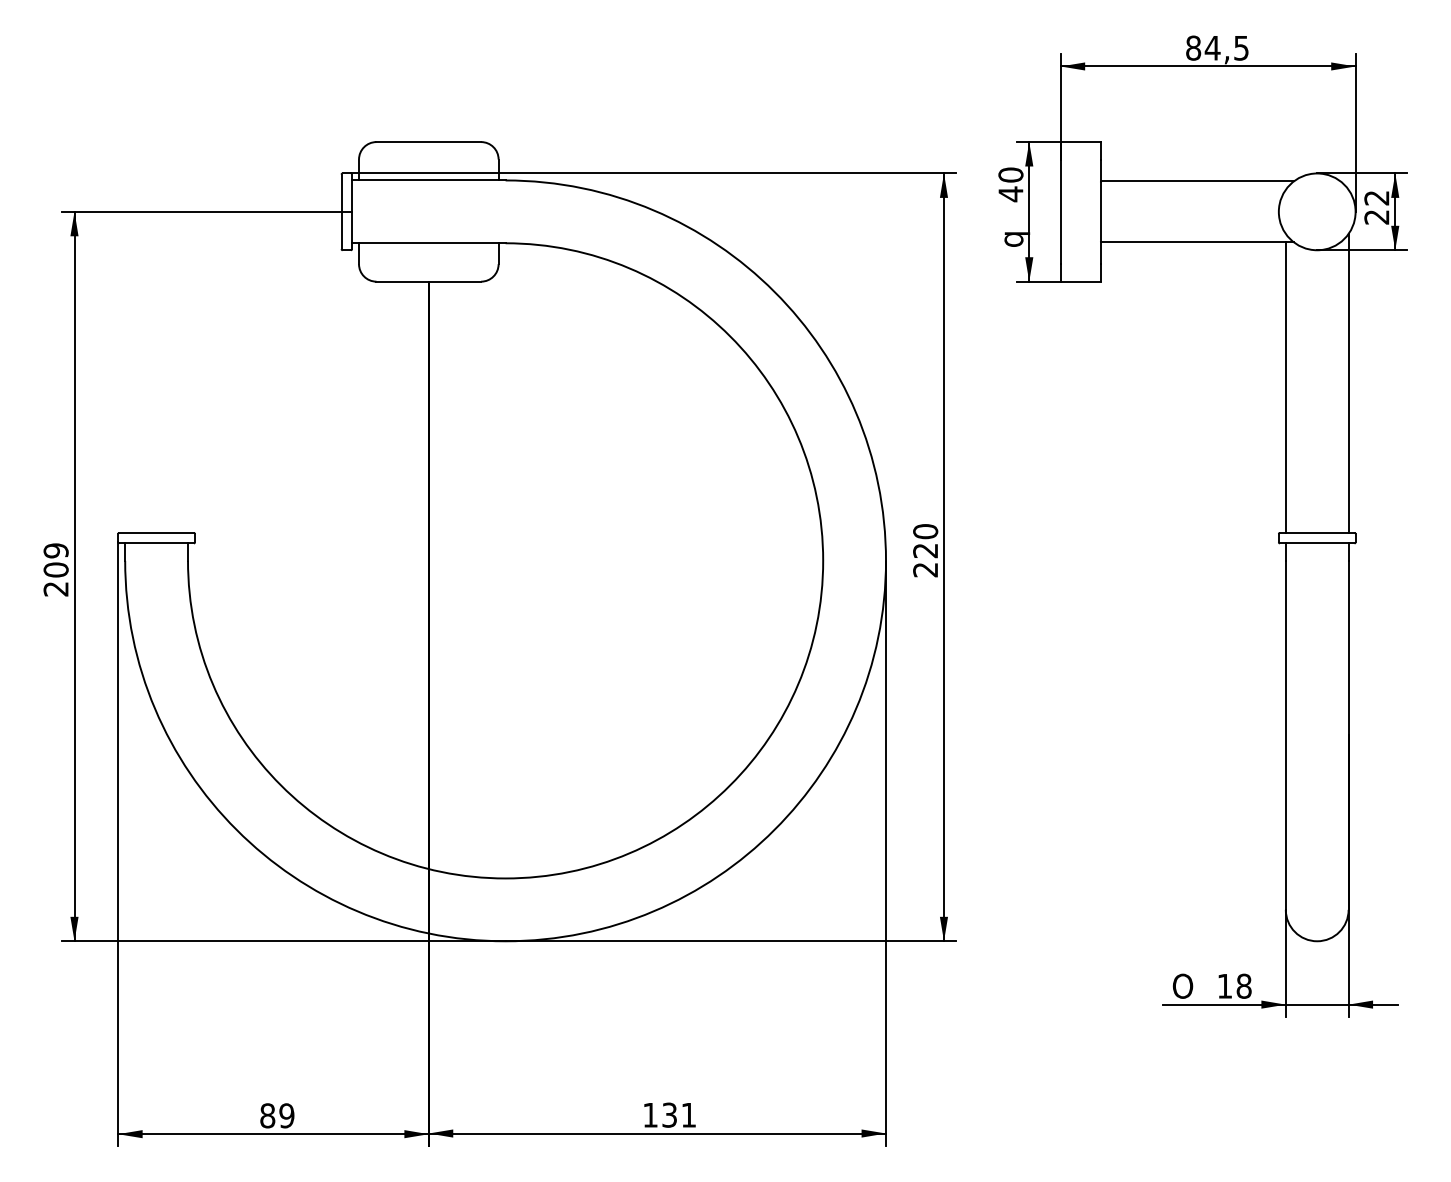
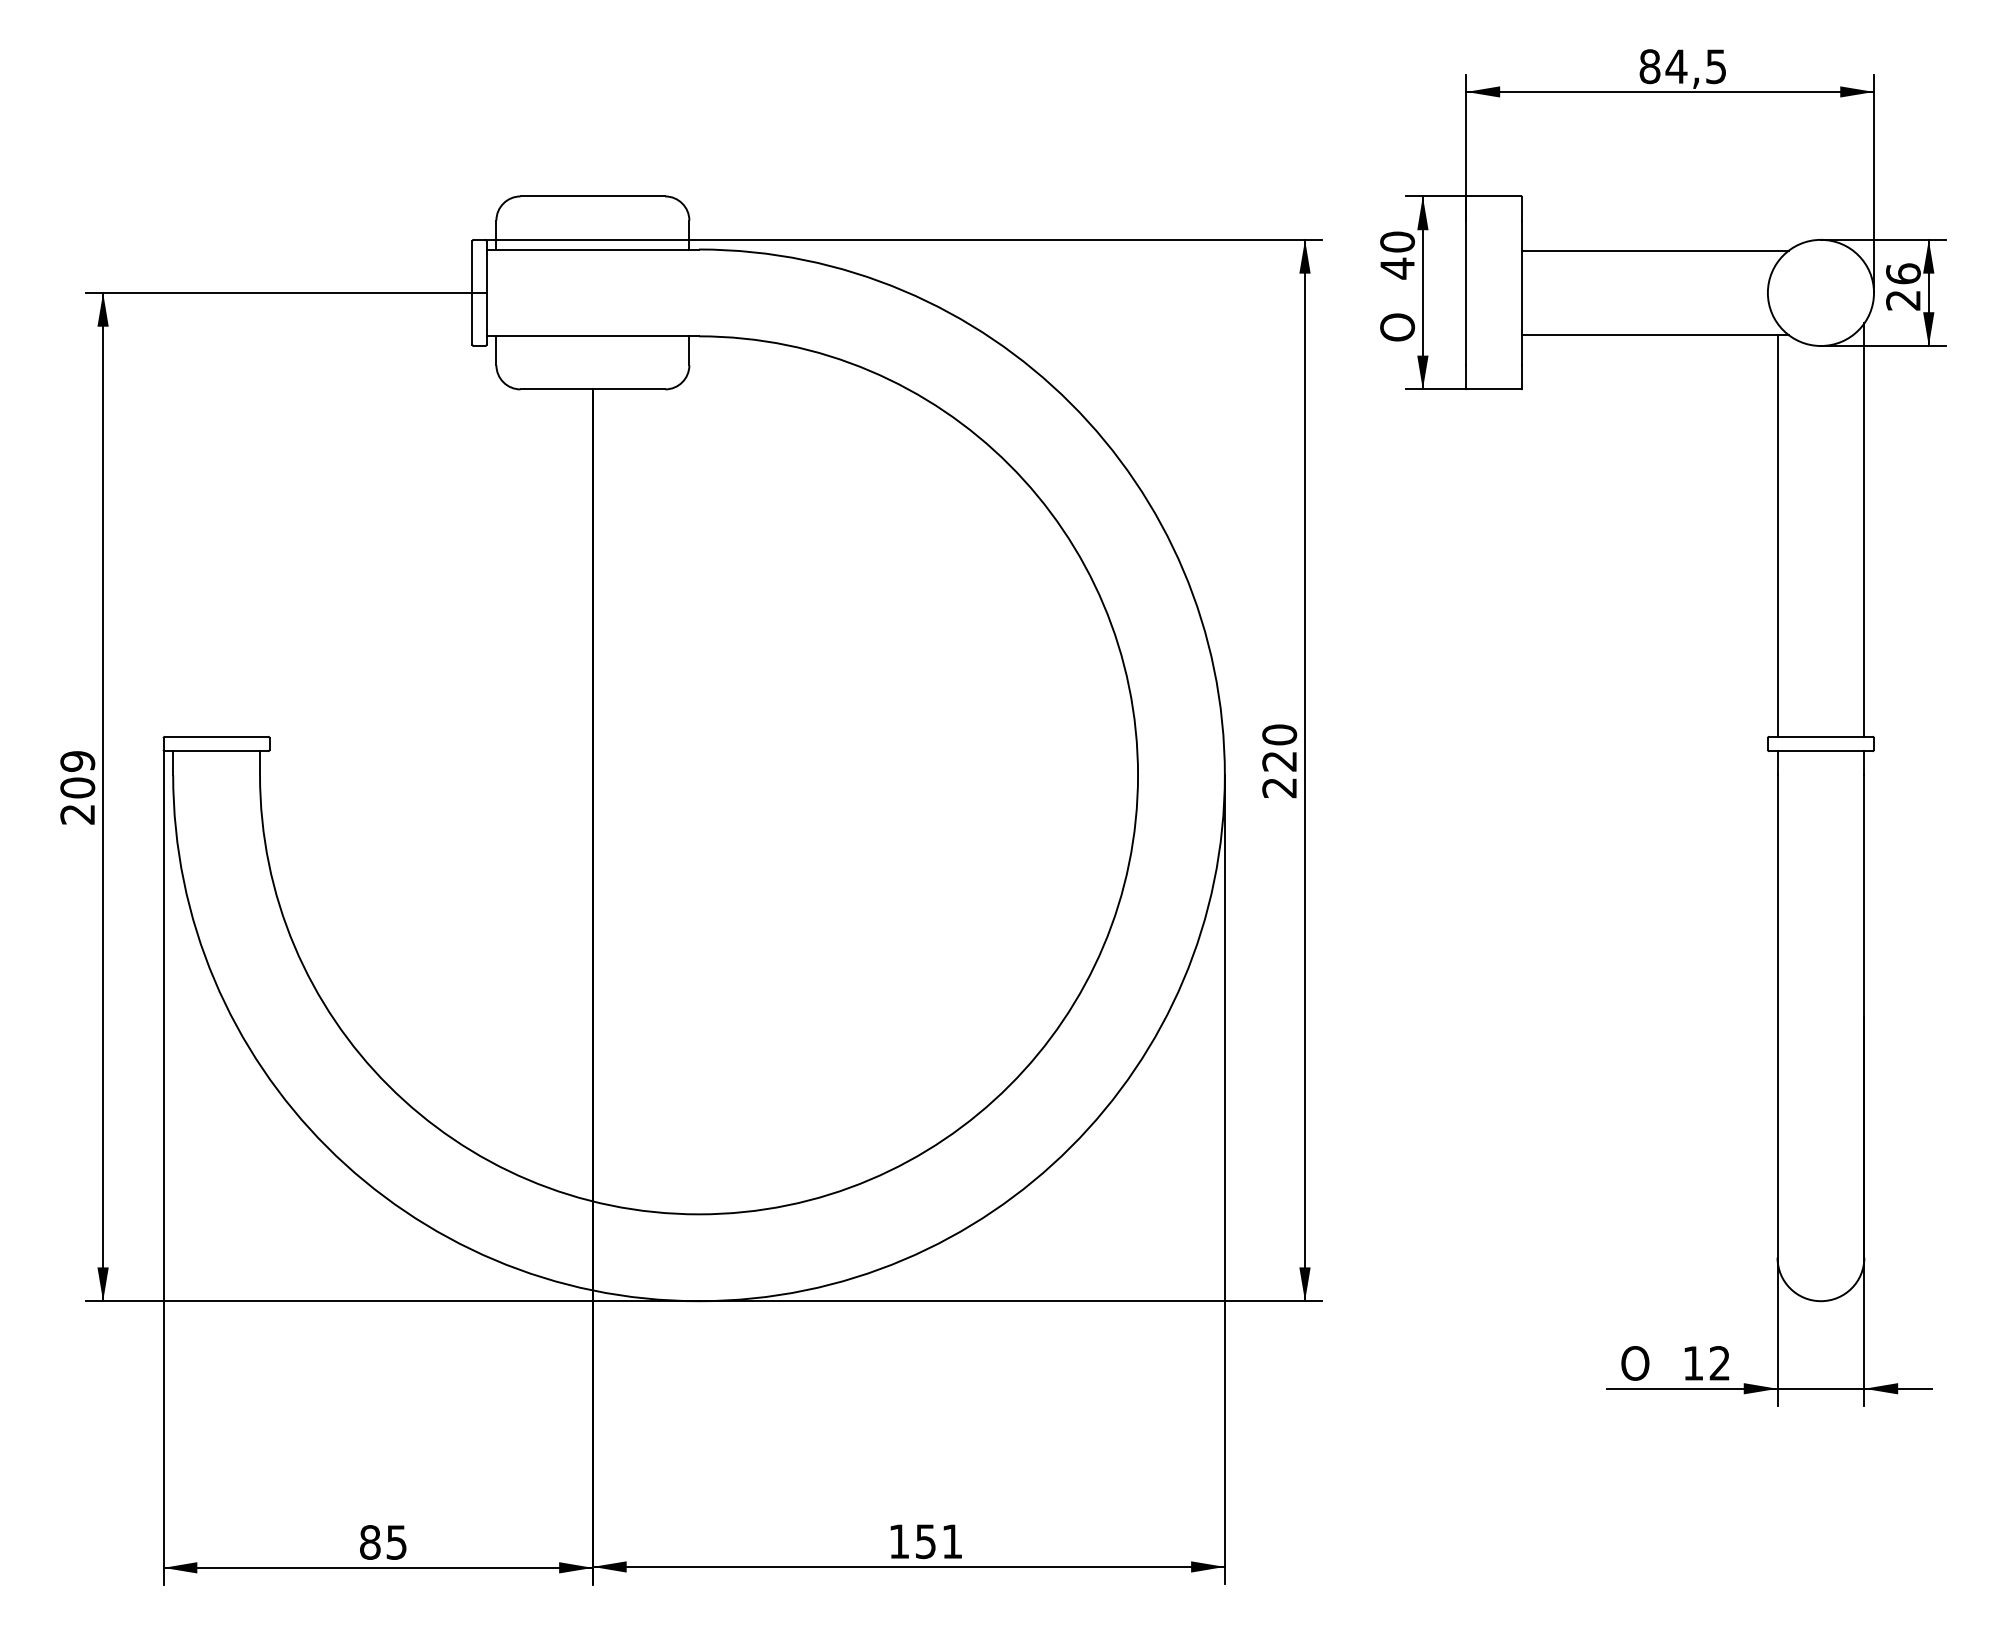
text: (1376, 197) -> (1902, 273), 22 -> 26
text: (1014, 236) -> (1402, 326), q -> O
text: (1243, 985) -> (1719, 1362), 18 -> 12
text: (669, 1114) -> (925, 1540), 131 -> 151
text: (286, 1115) -> (396, 1542), 89 -> 85

